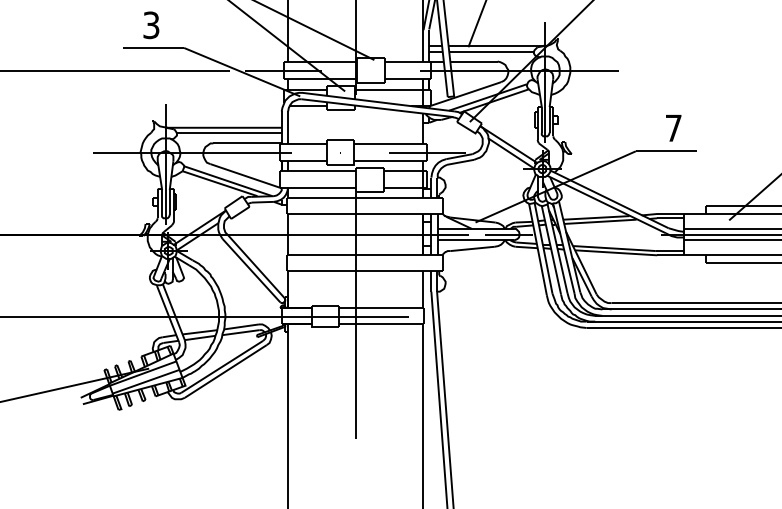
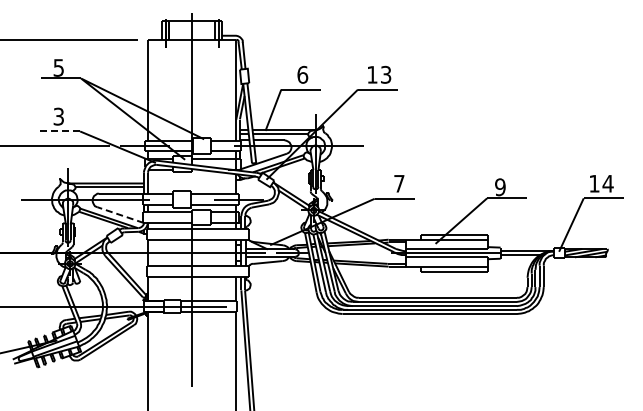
line: (153, 48) -> (60, 131), solid -> dashed
line: (245, 176) -> (120, 215), solid -> dashed

